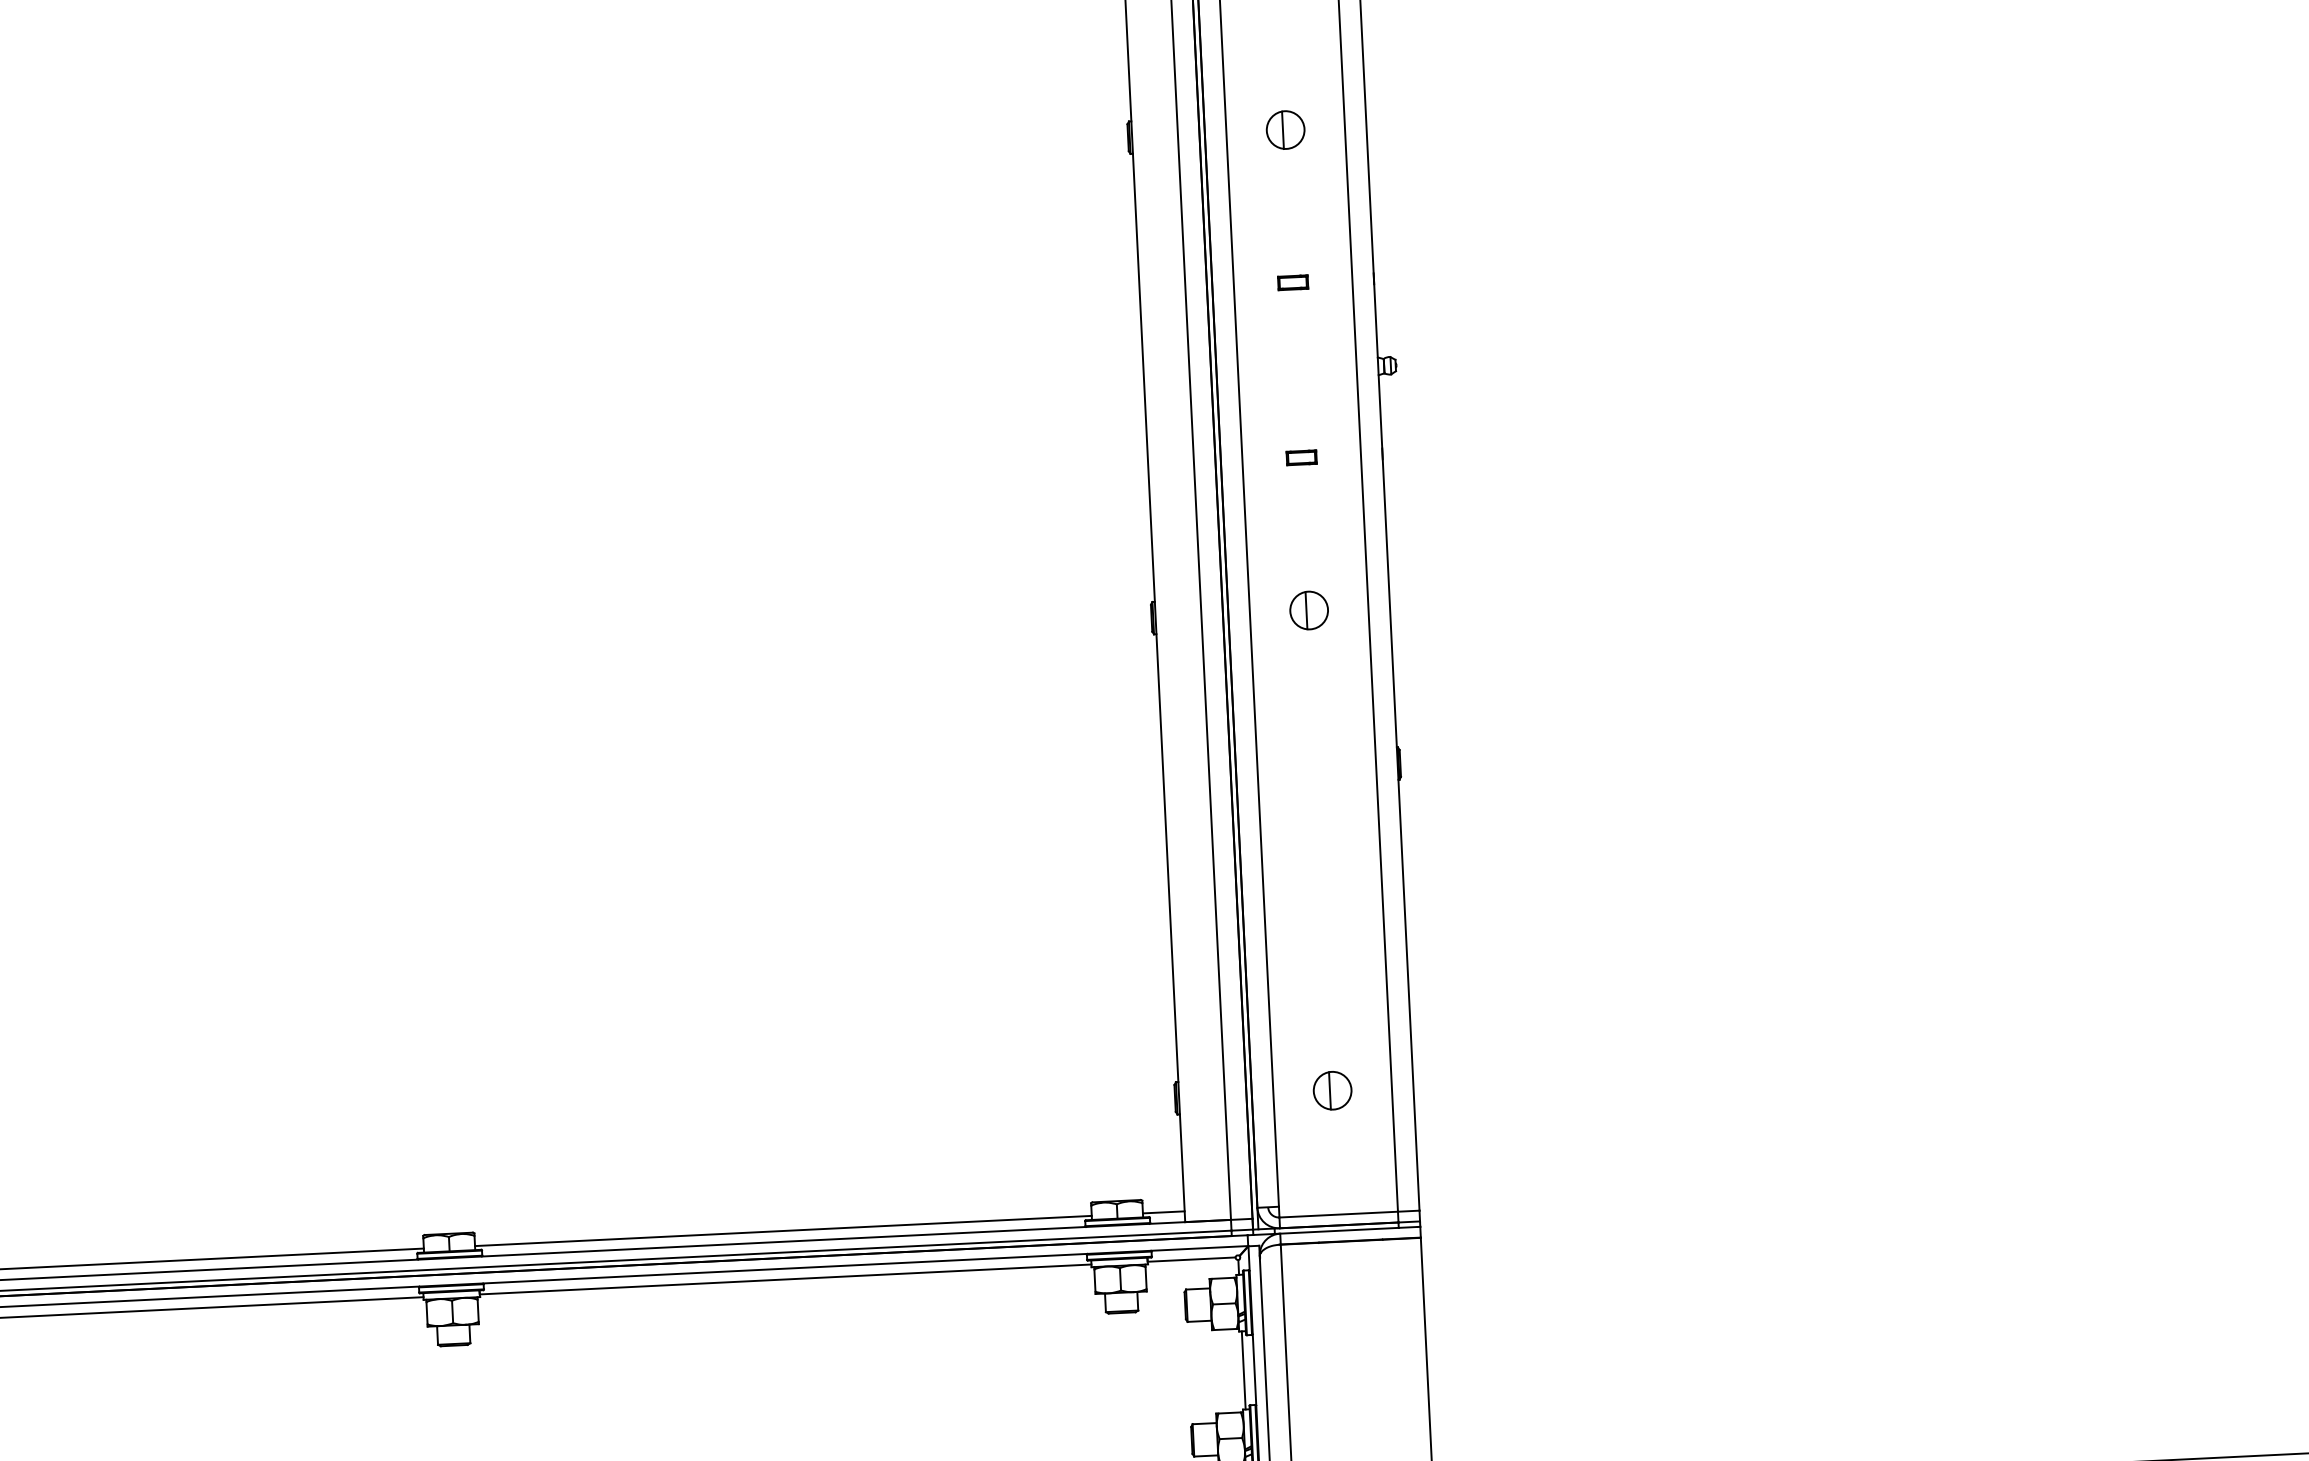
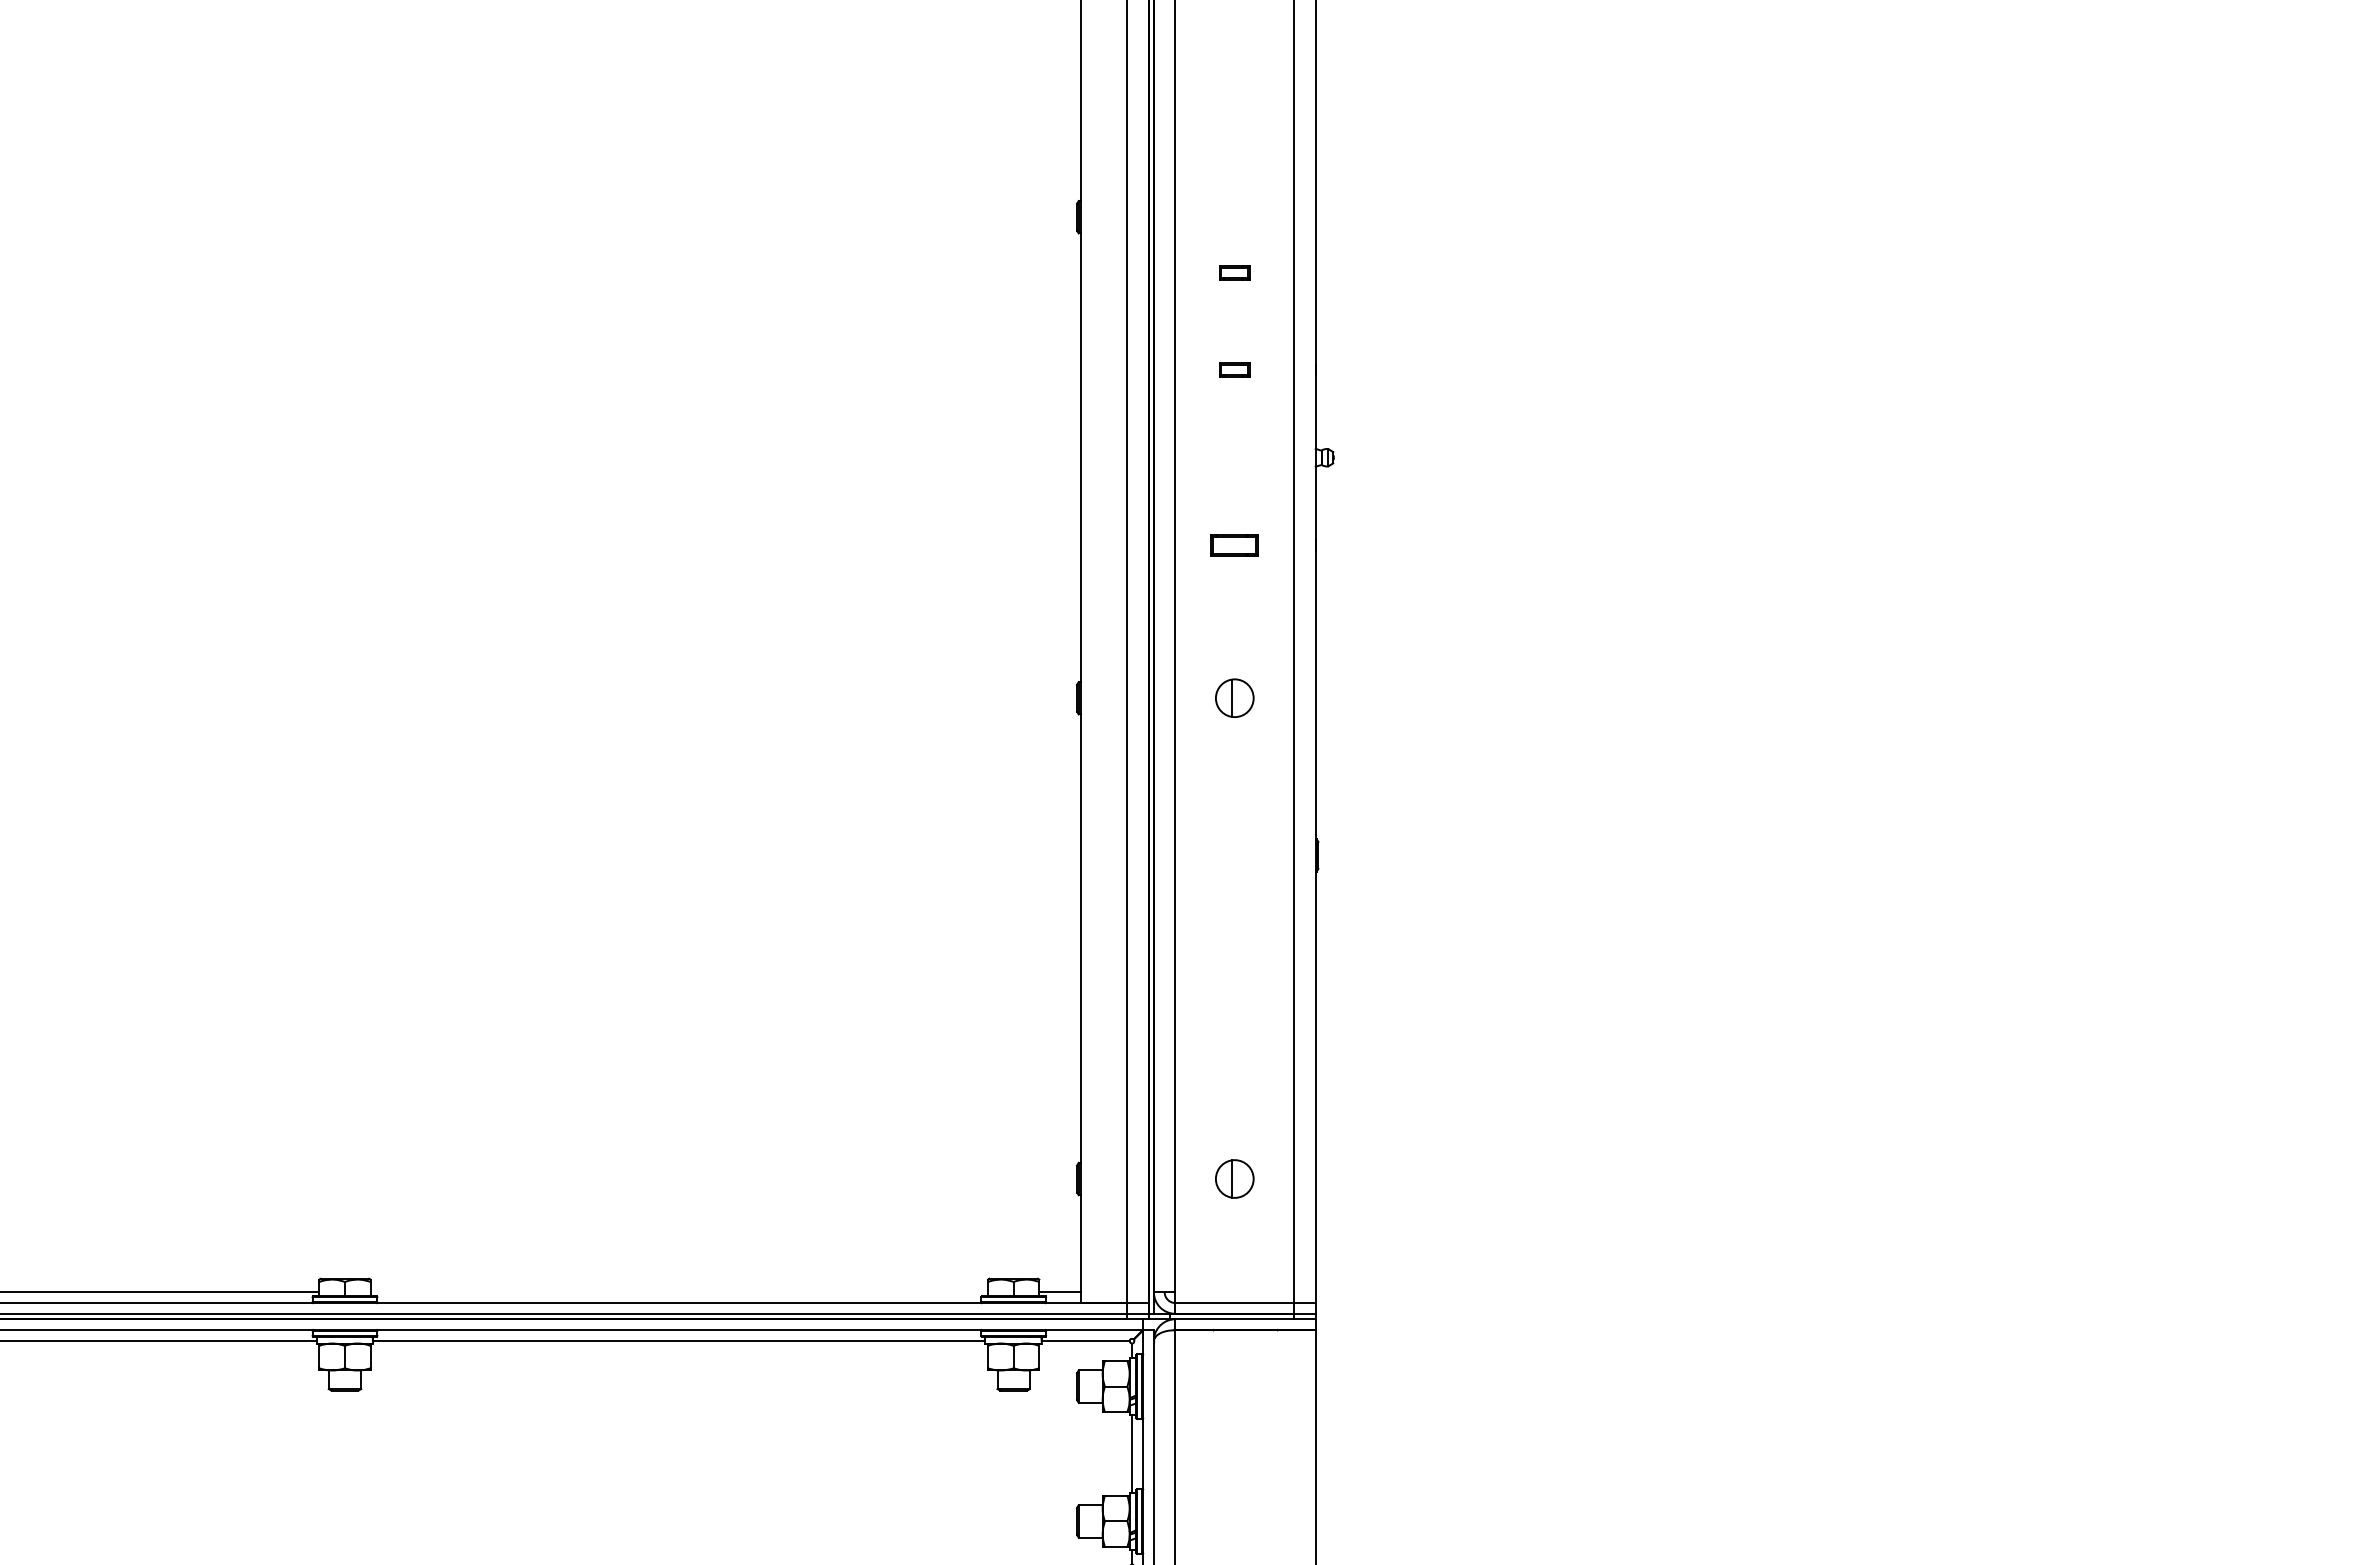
part: (1285, 129) -> (1234, 216), removed
part: (1288, 185) -> (1234, 272), added
part: (1301, 457) -> (1234, 545), size x1.6
line: (783, 1231) -> (679, 1292), removed

